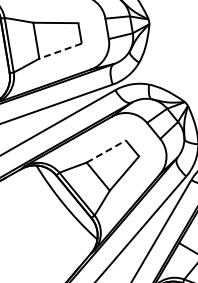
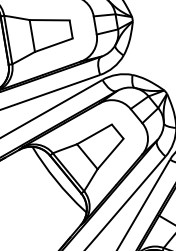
line: (60, 51) -> (53, 45), dashed -> solid
line: (106, 151) -> (94, 134), dashed -> solid

